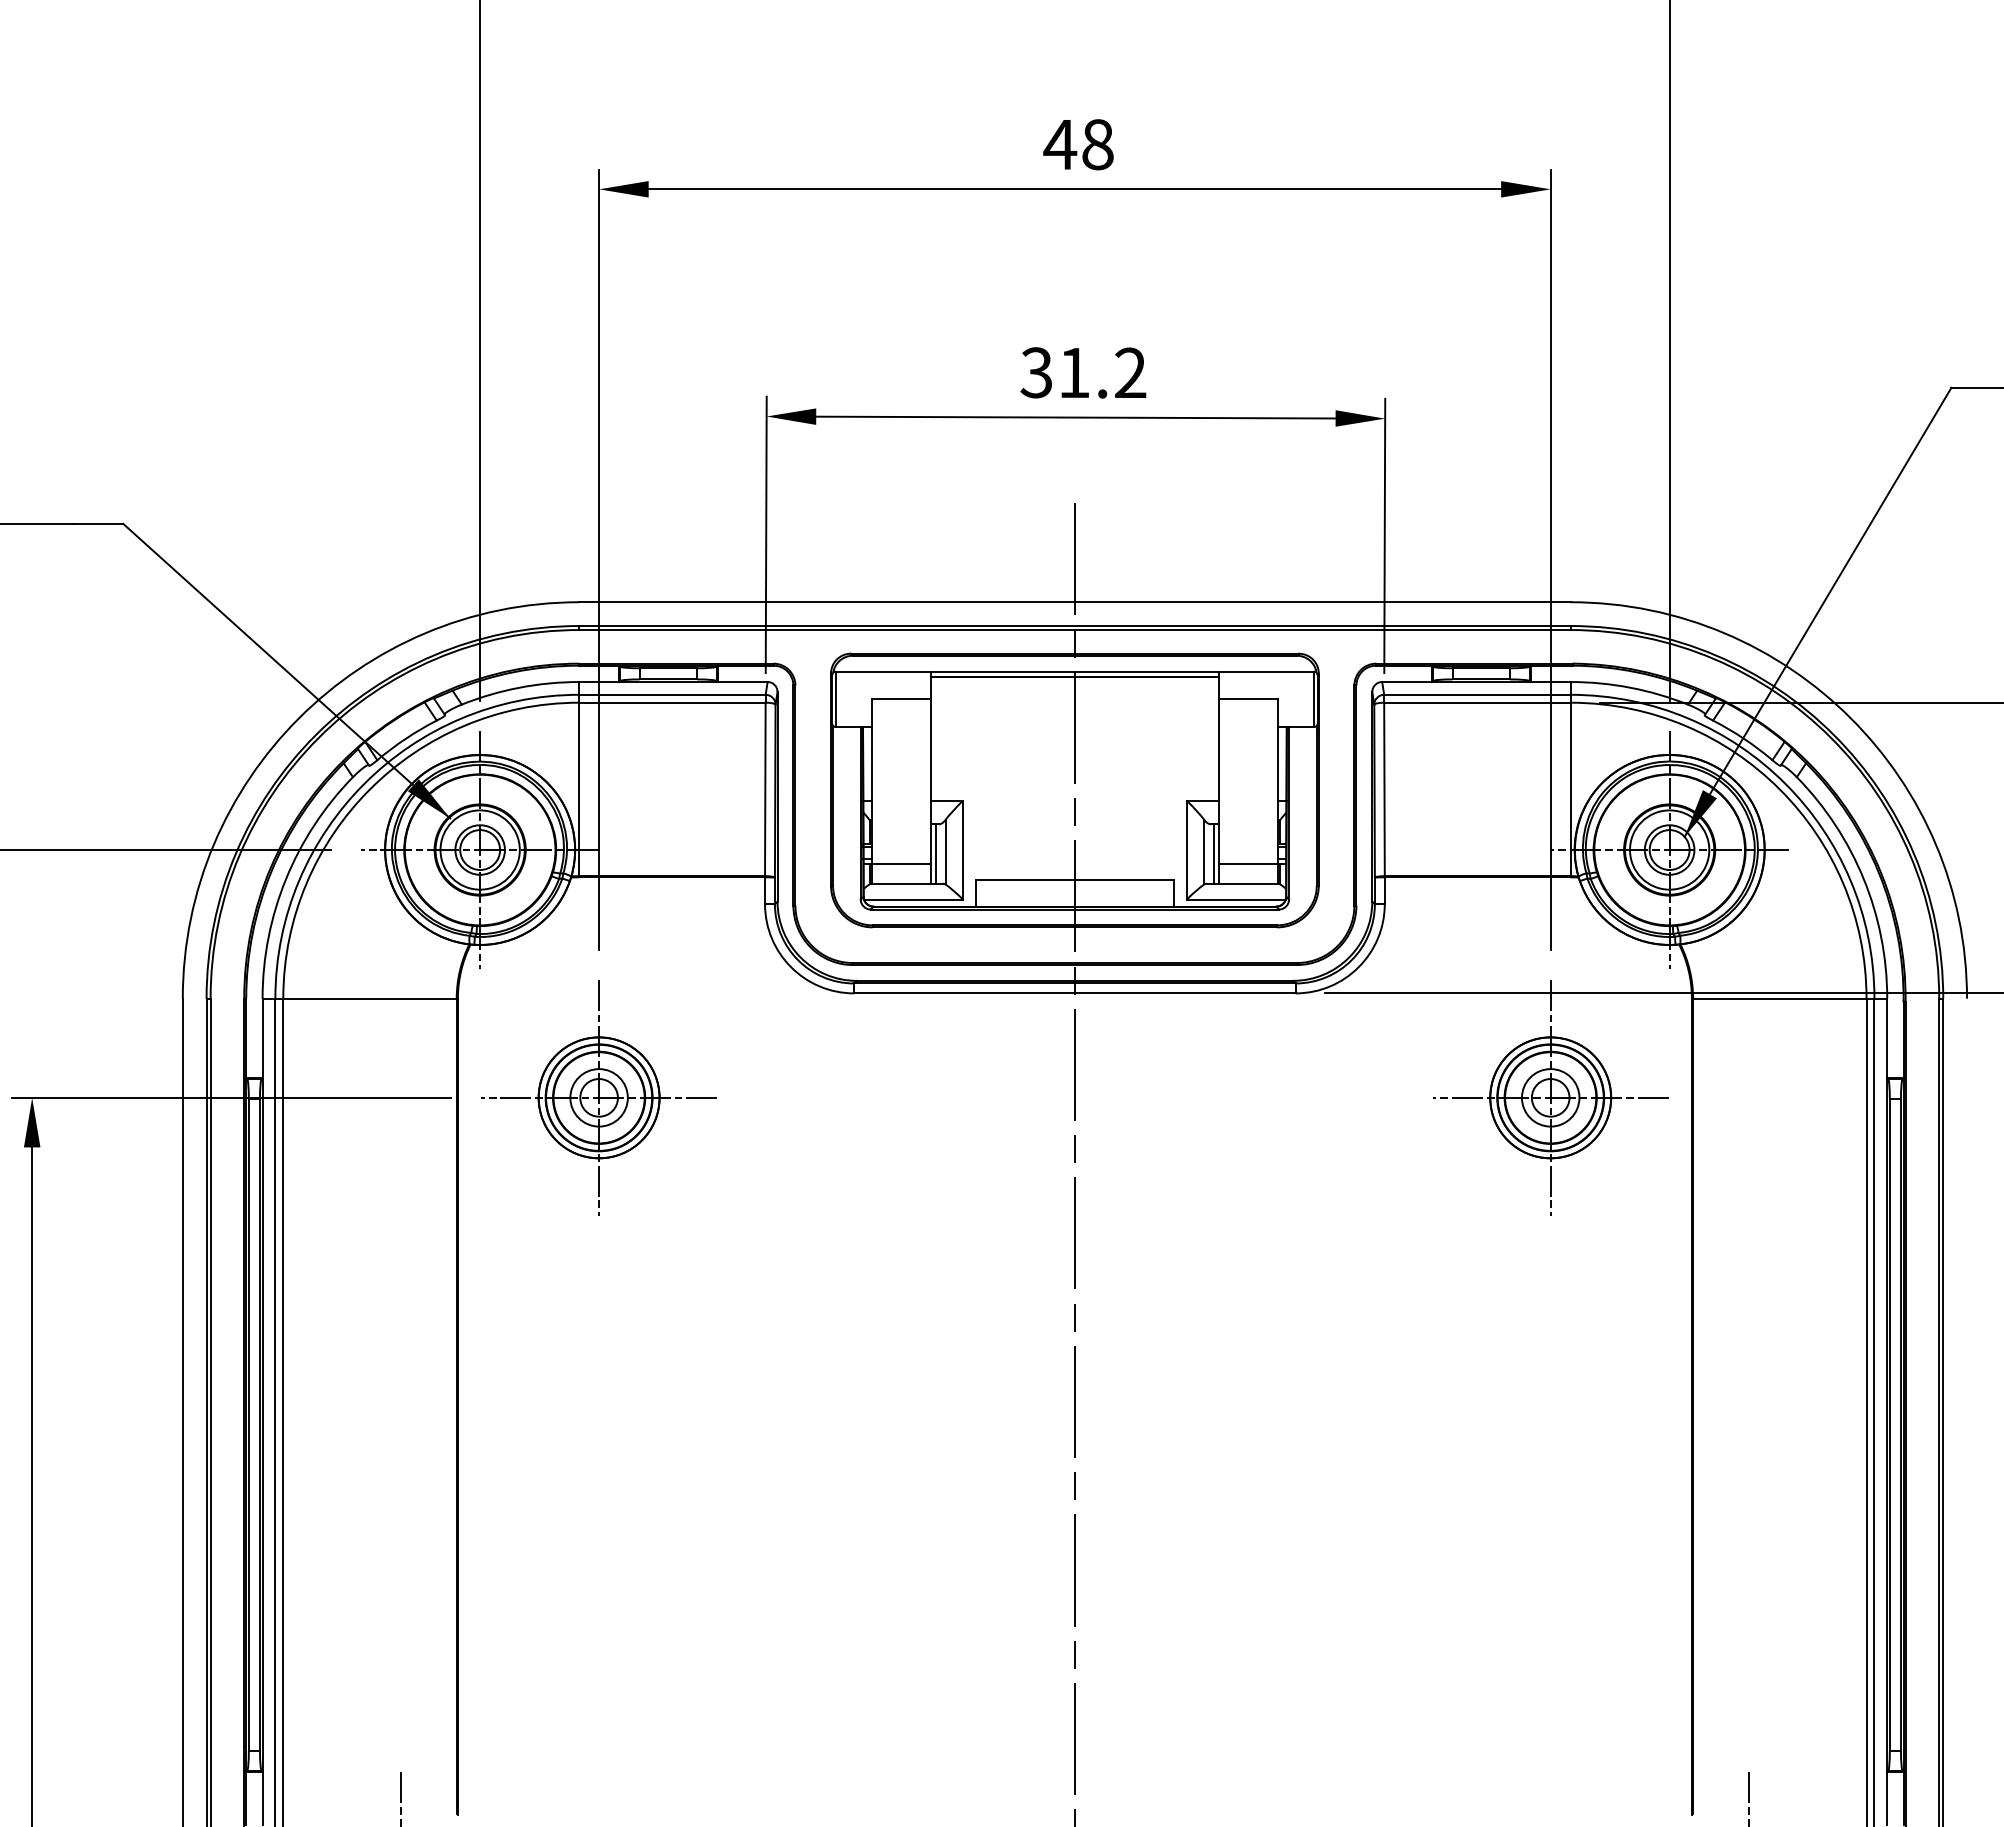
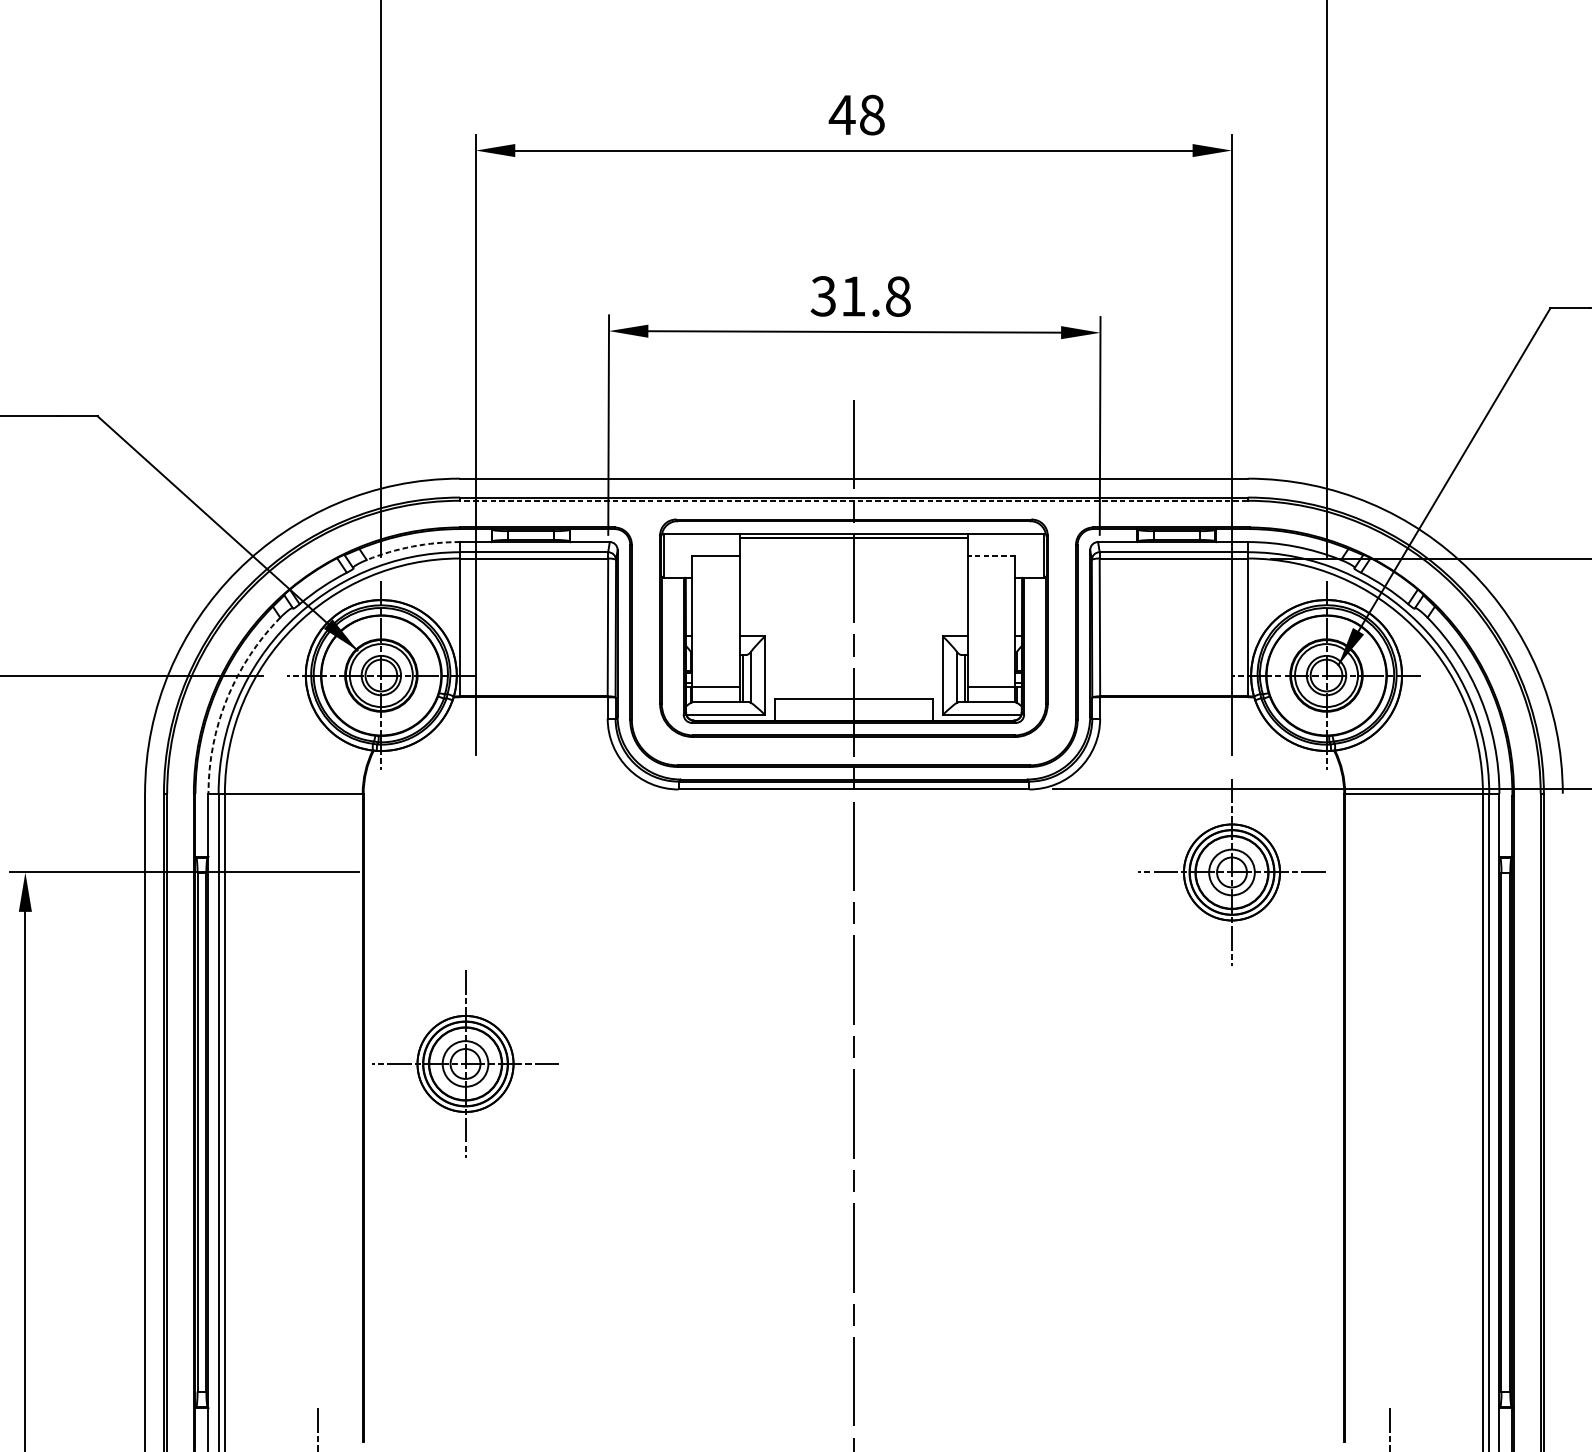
text: (1130, 372) -> (898, 296), 31.2 -> 31.8
line: (1074, 630) -> (853, 501), solid -> dashed
arc: (519, 687) -> (412, 546), solid -> dashed
line: (1248, 699) -> (991, 555), solid -> dashed
arc: (286, 879) -> (227, 698), solid -> dashed
part: (598, 1097) -> (465, 1063), moved

